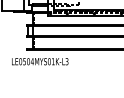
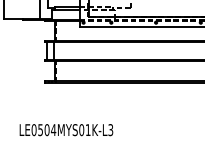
text: (40, 61) -> (66, 129), moved

